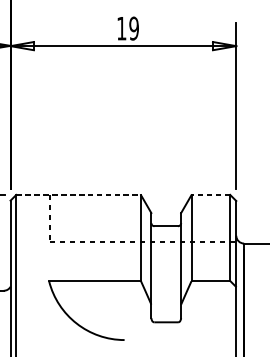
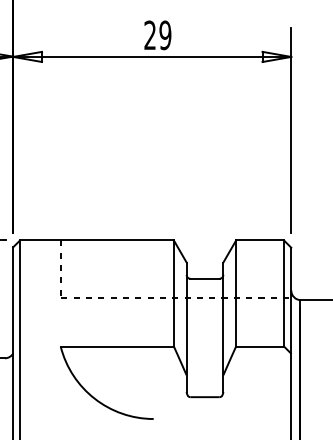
text: (121, 27) -> (149, 34), 19 -> 29
line: (78, 195) -> (97, 240), dashed -> solid
line: (210, 195) -> (259, 240), dashed -> solid

